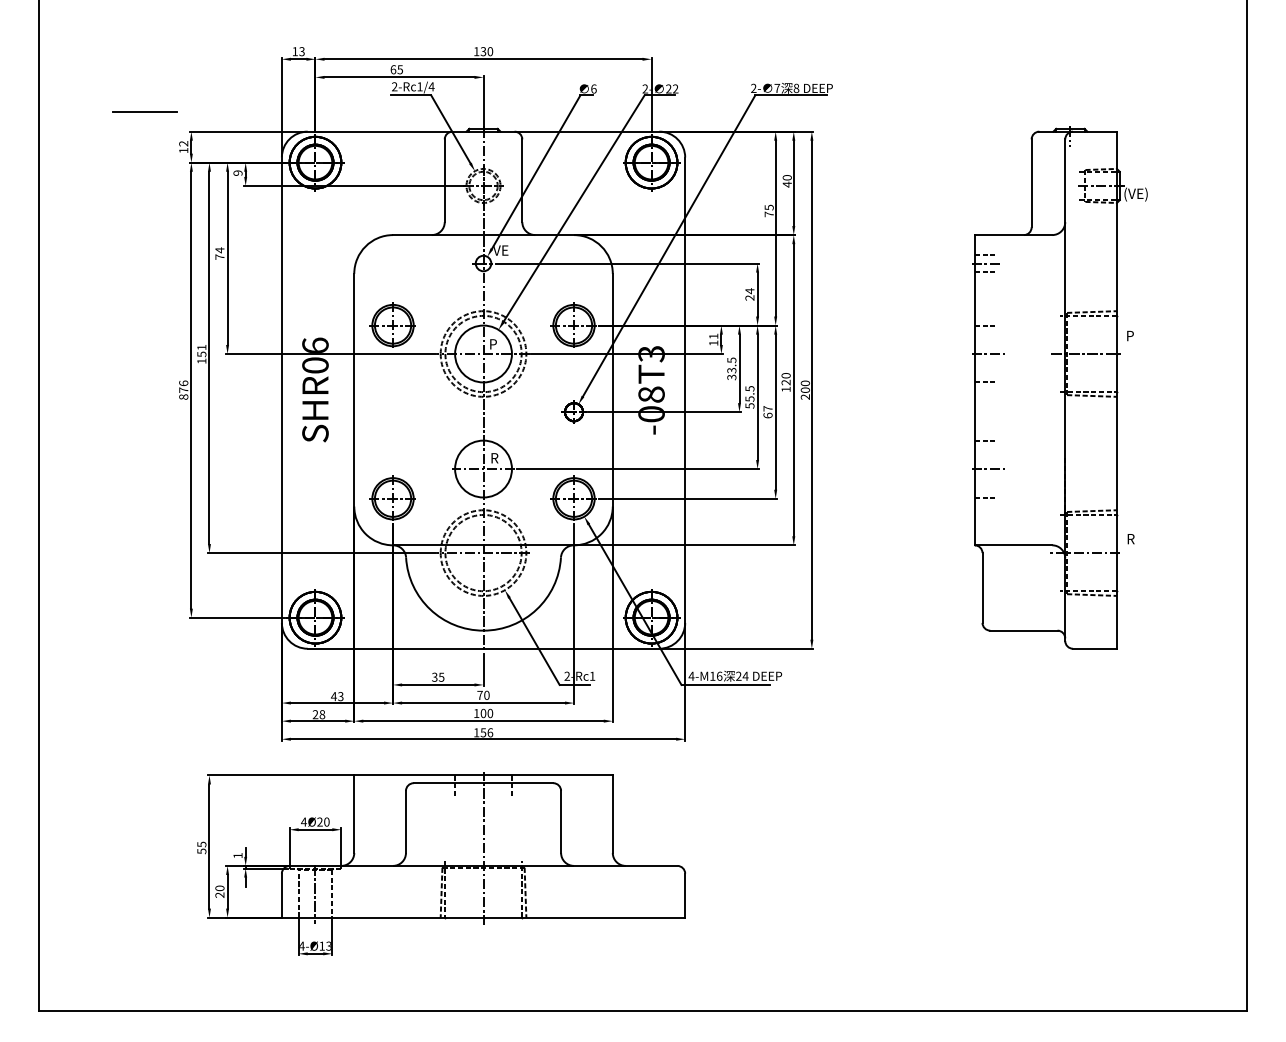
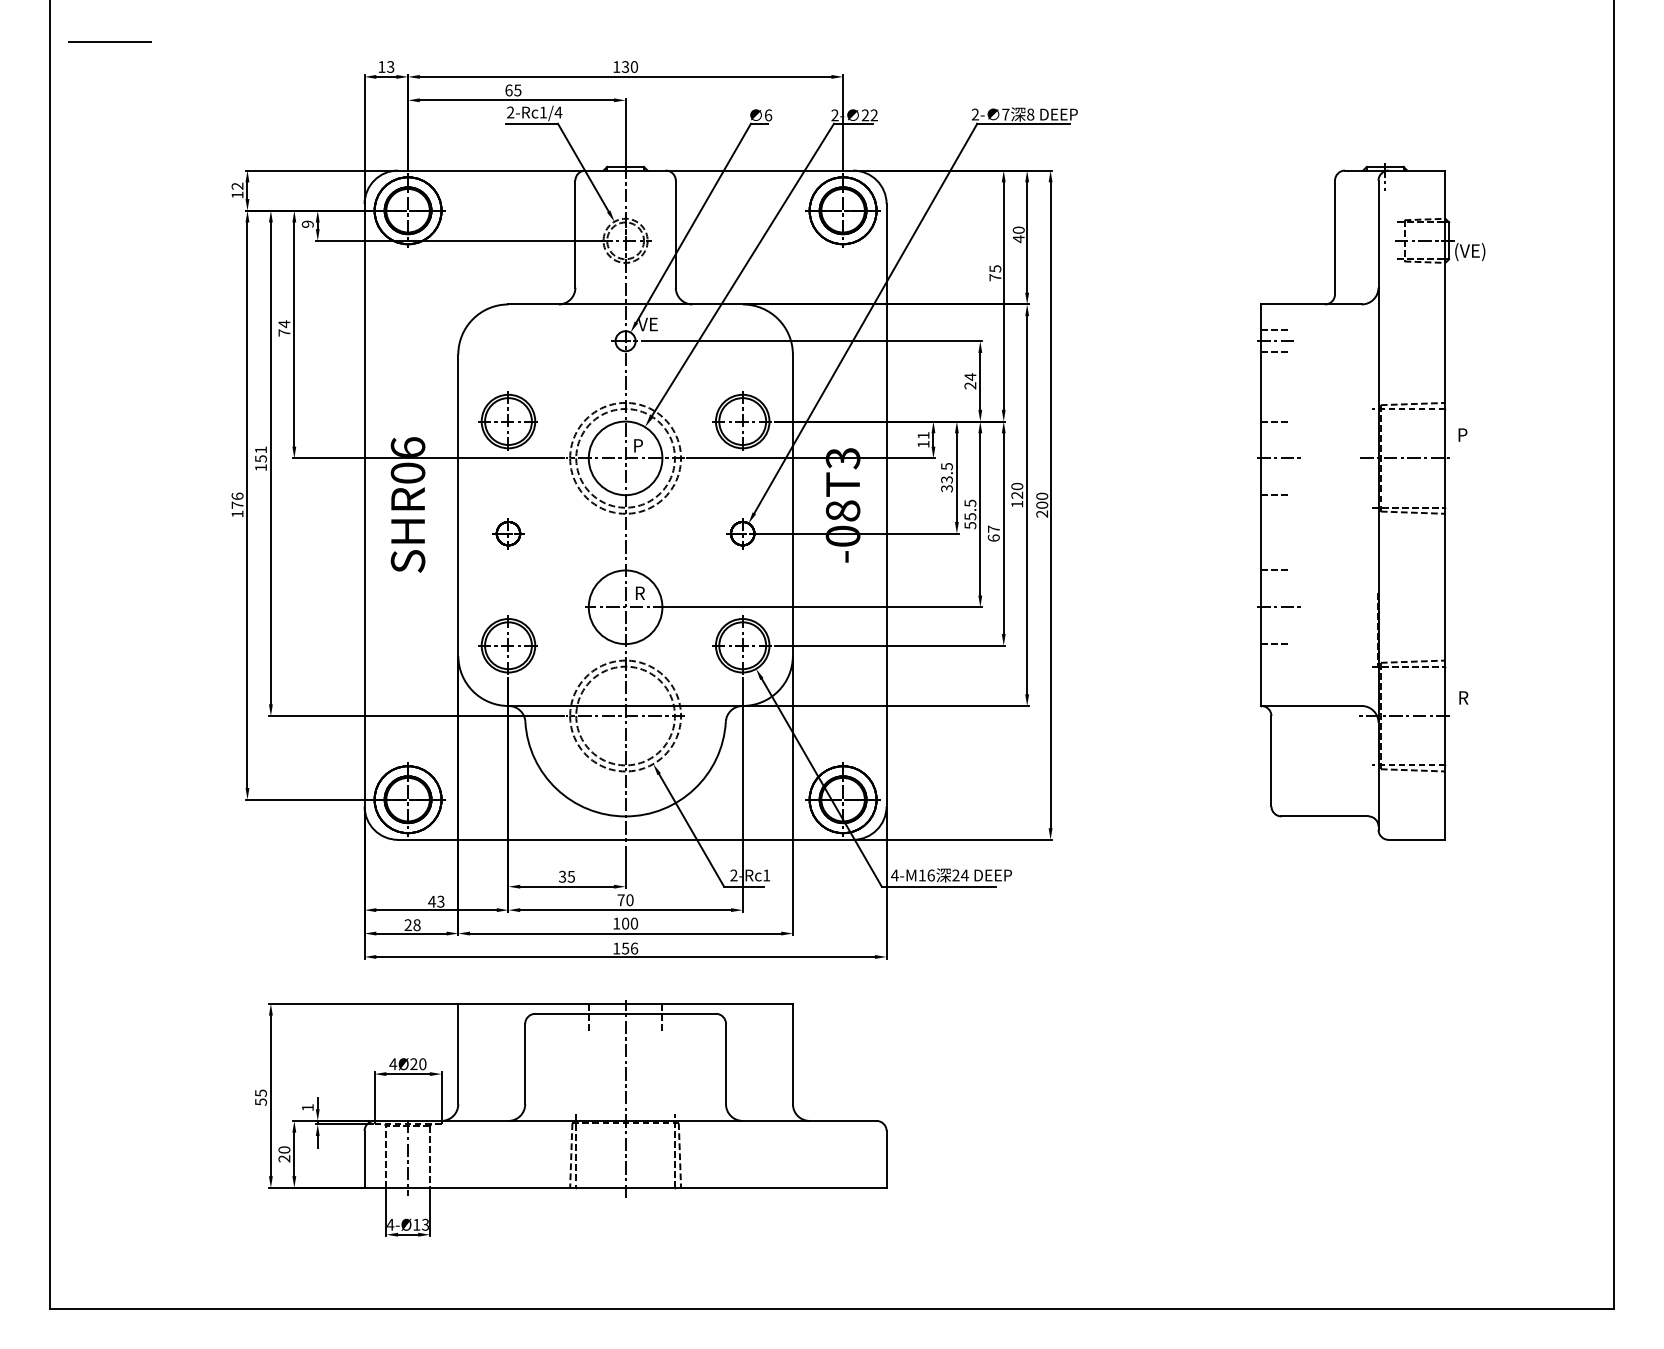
line: (144, 111) -> (109, 42), moved
text: (183, 396) -> (237, 513), 876 -> 176
part: (392, 411) -> (507, 532), added

